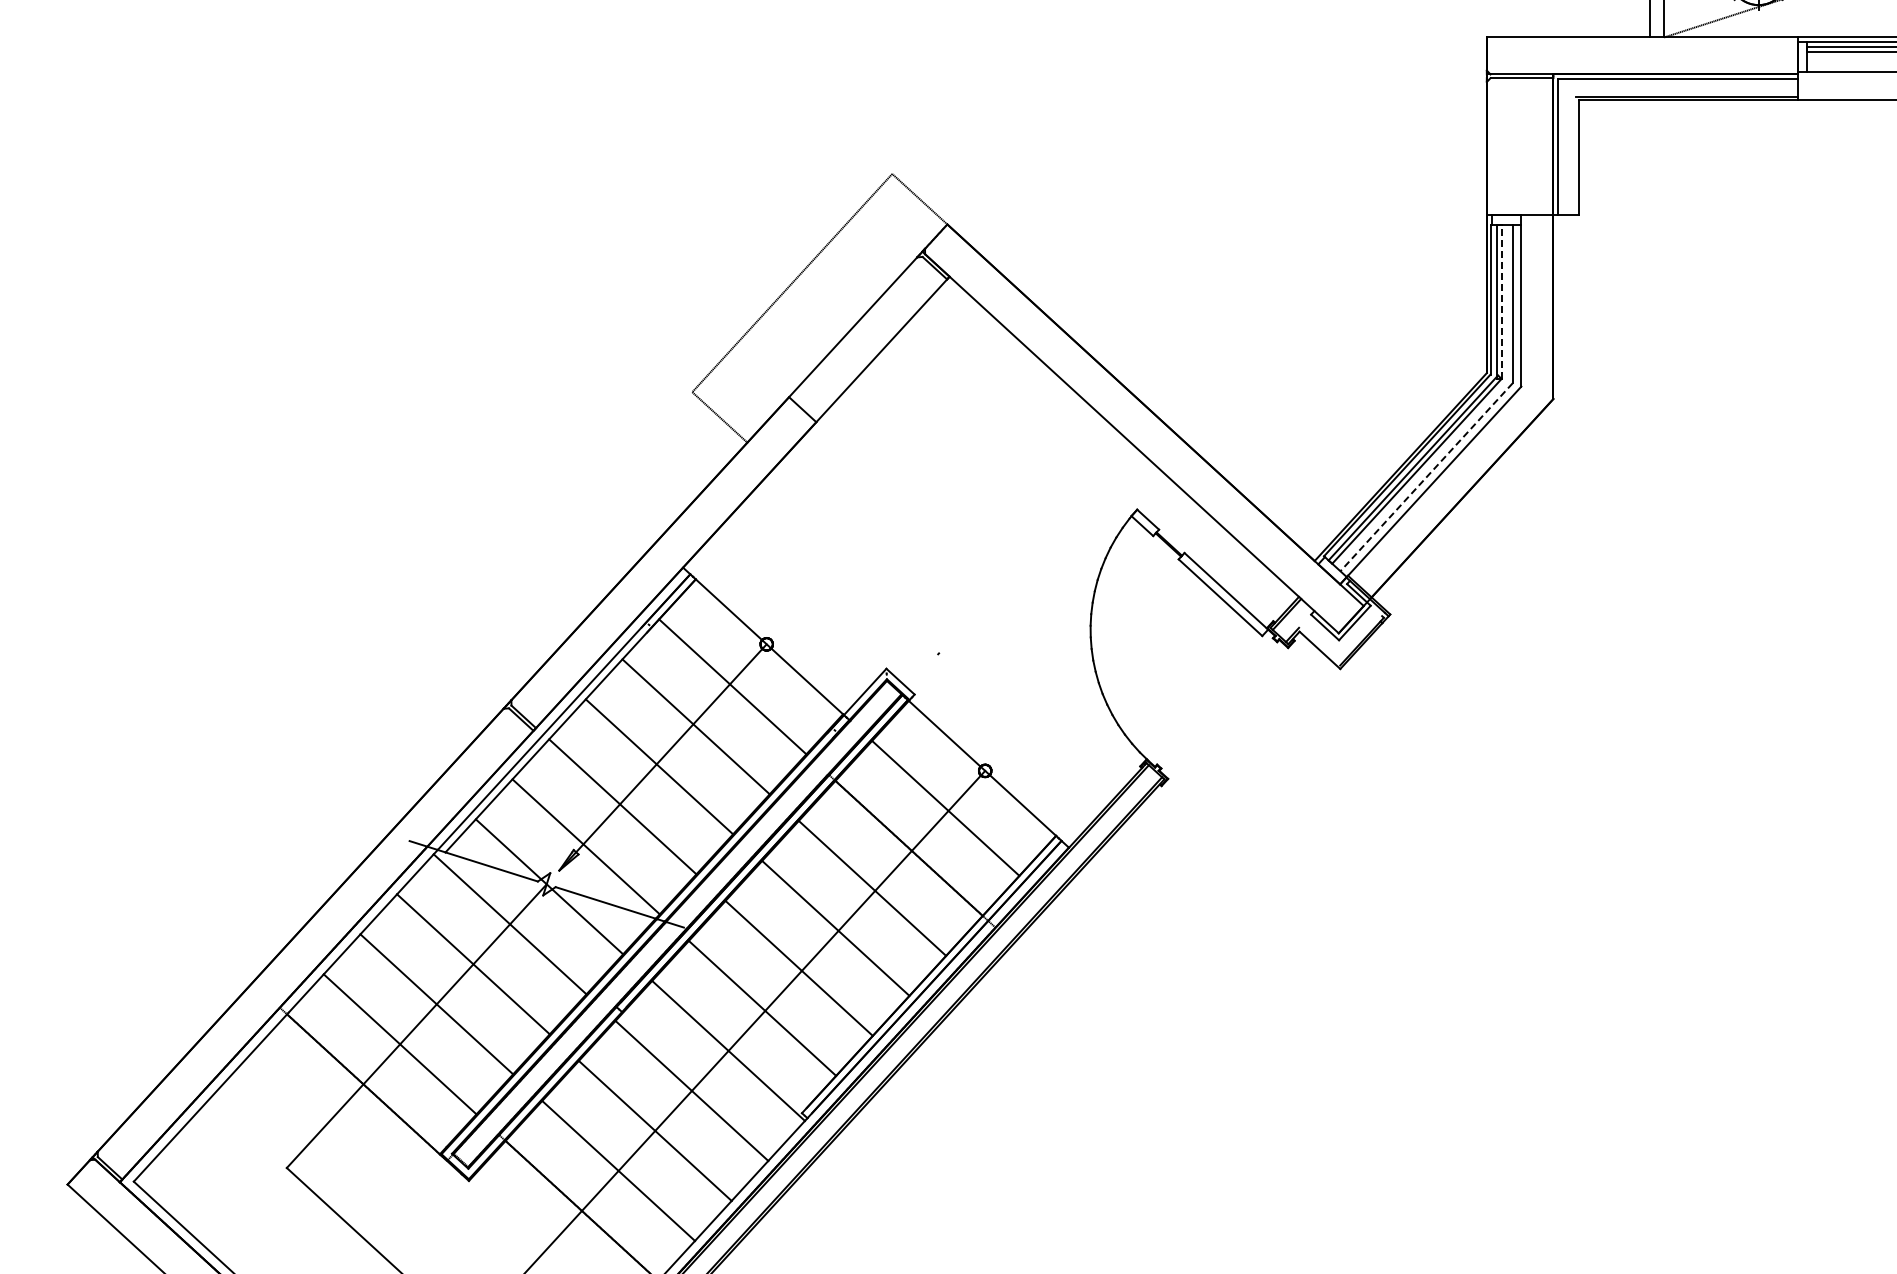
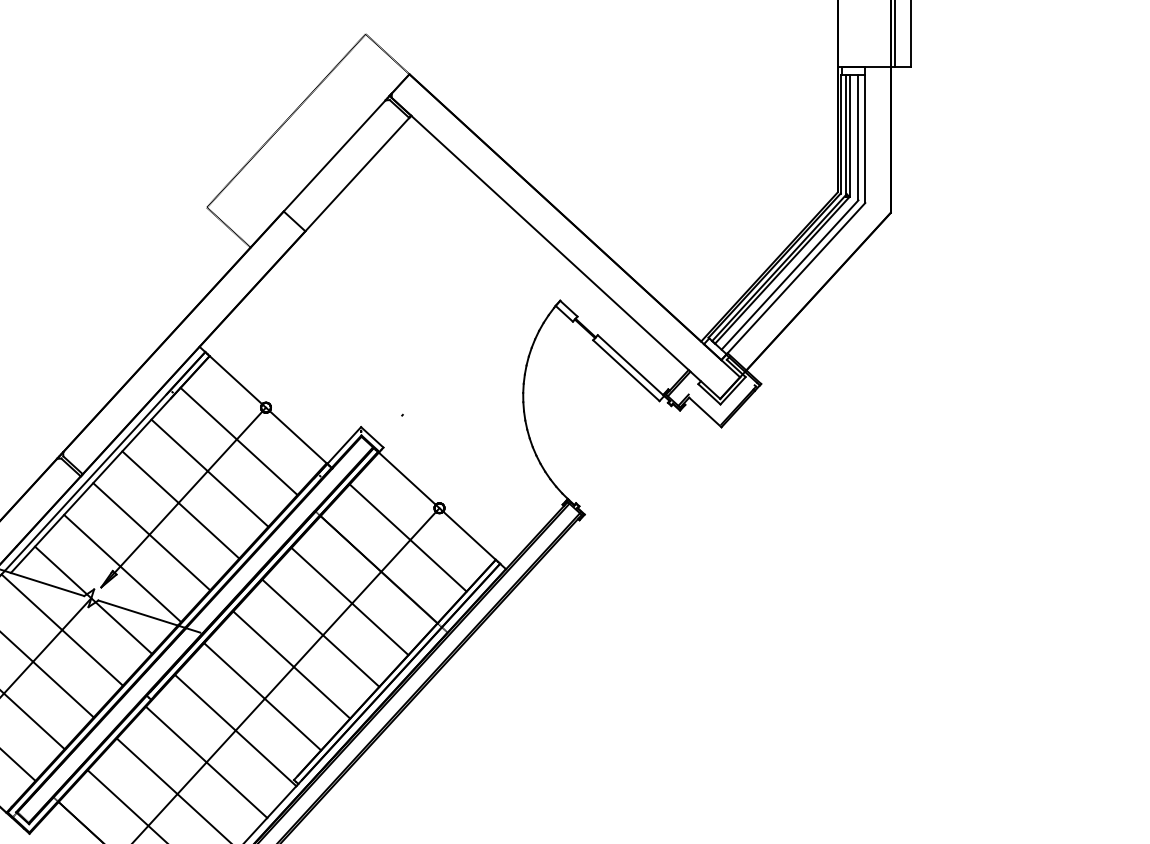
line: (1501, 301) -> (849, 135), dashed -> solid
line: (1426, 477) -> (789, 275), dashed -> solid

